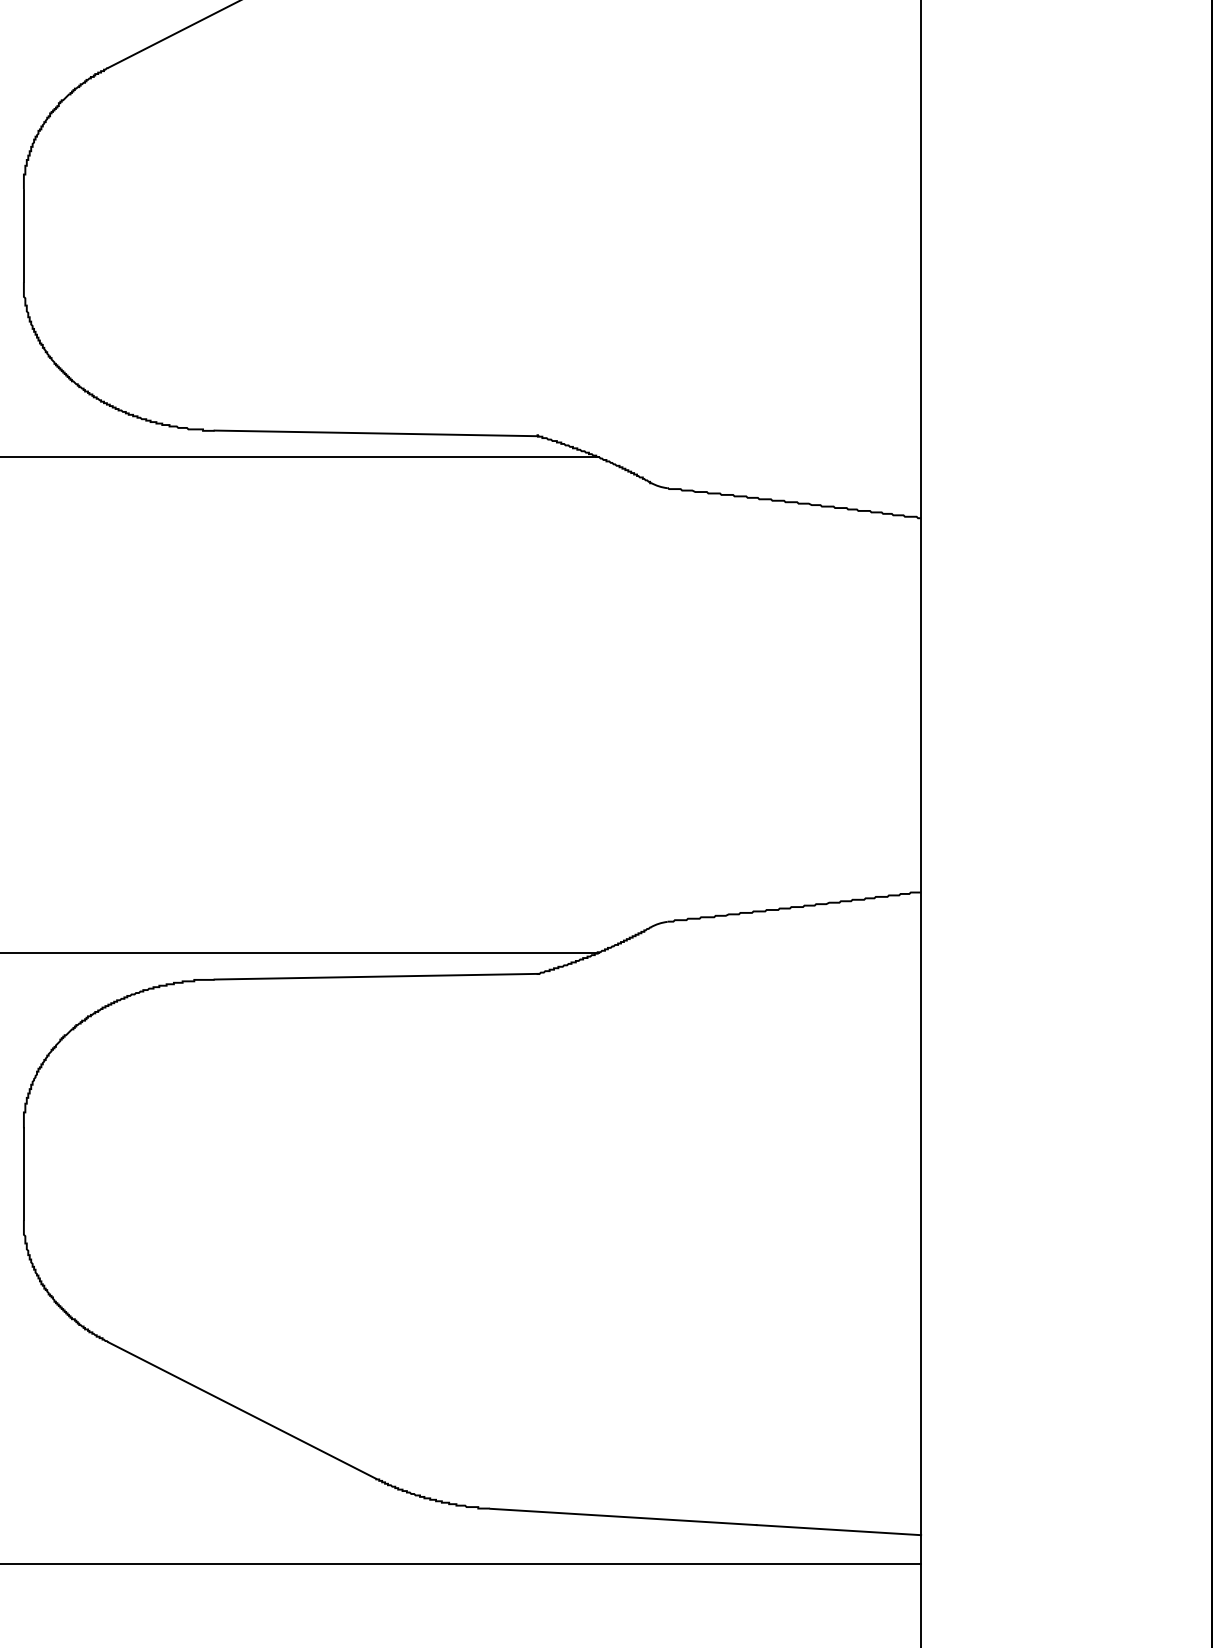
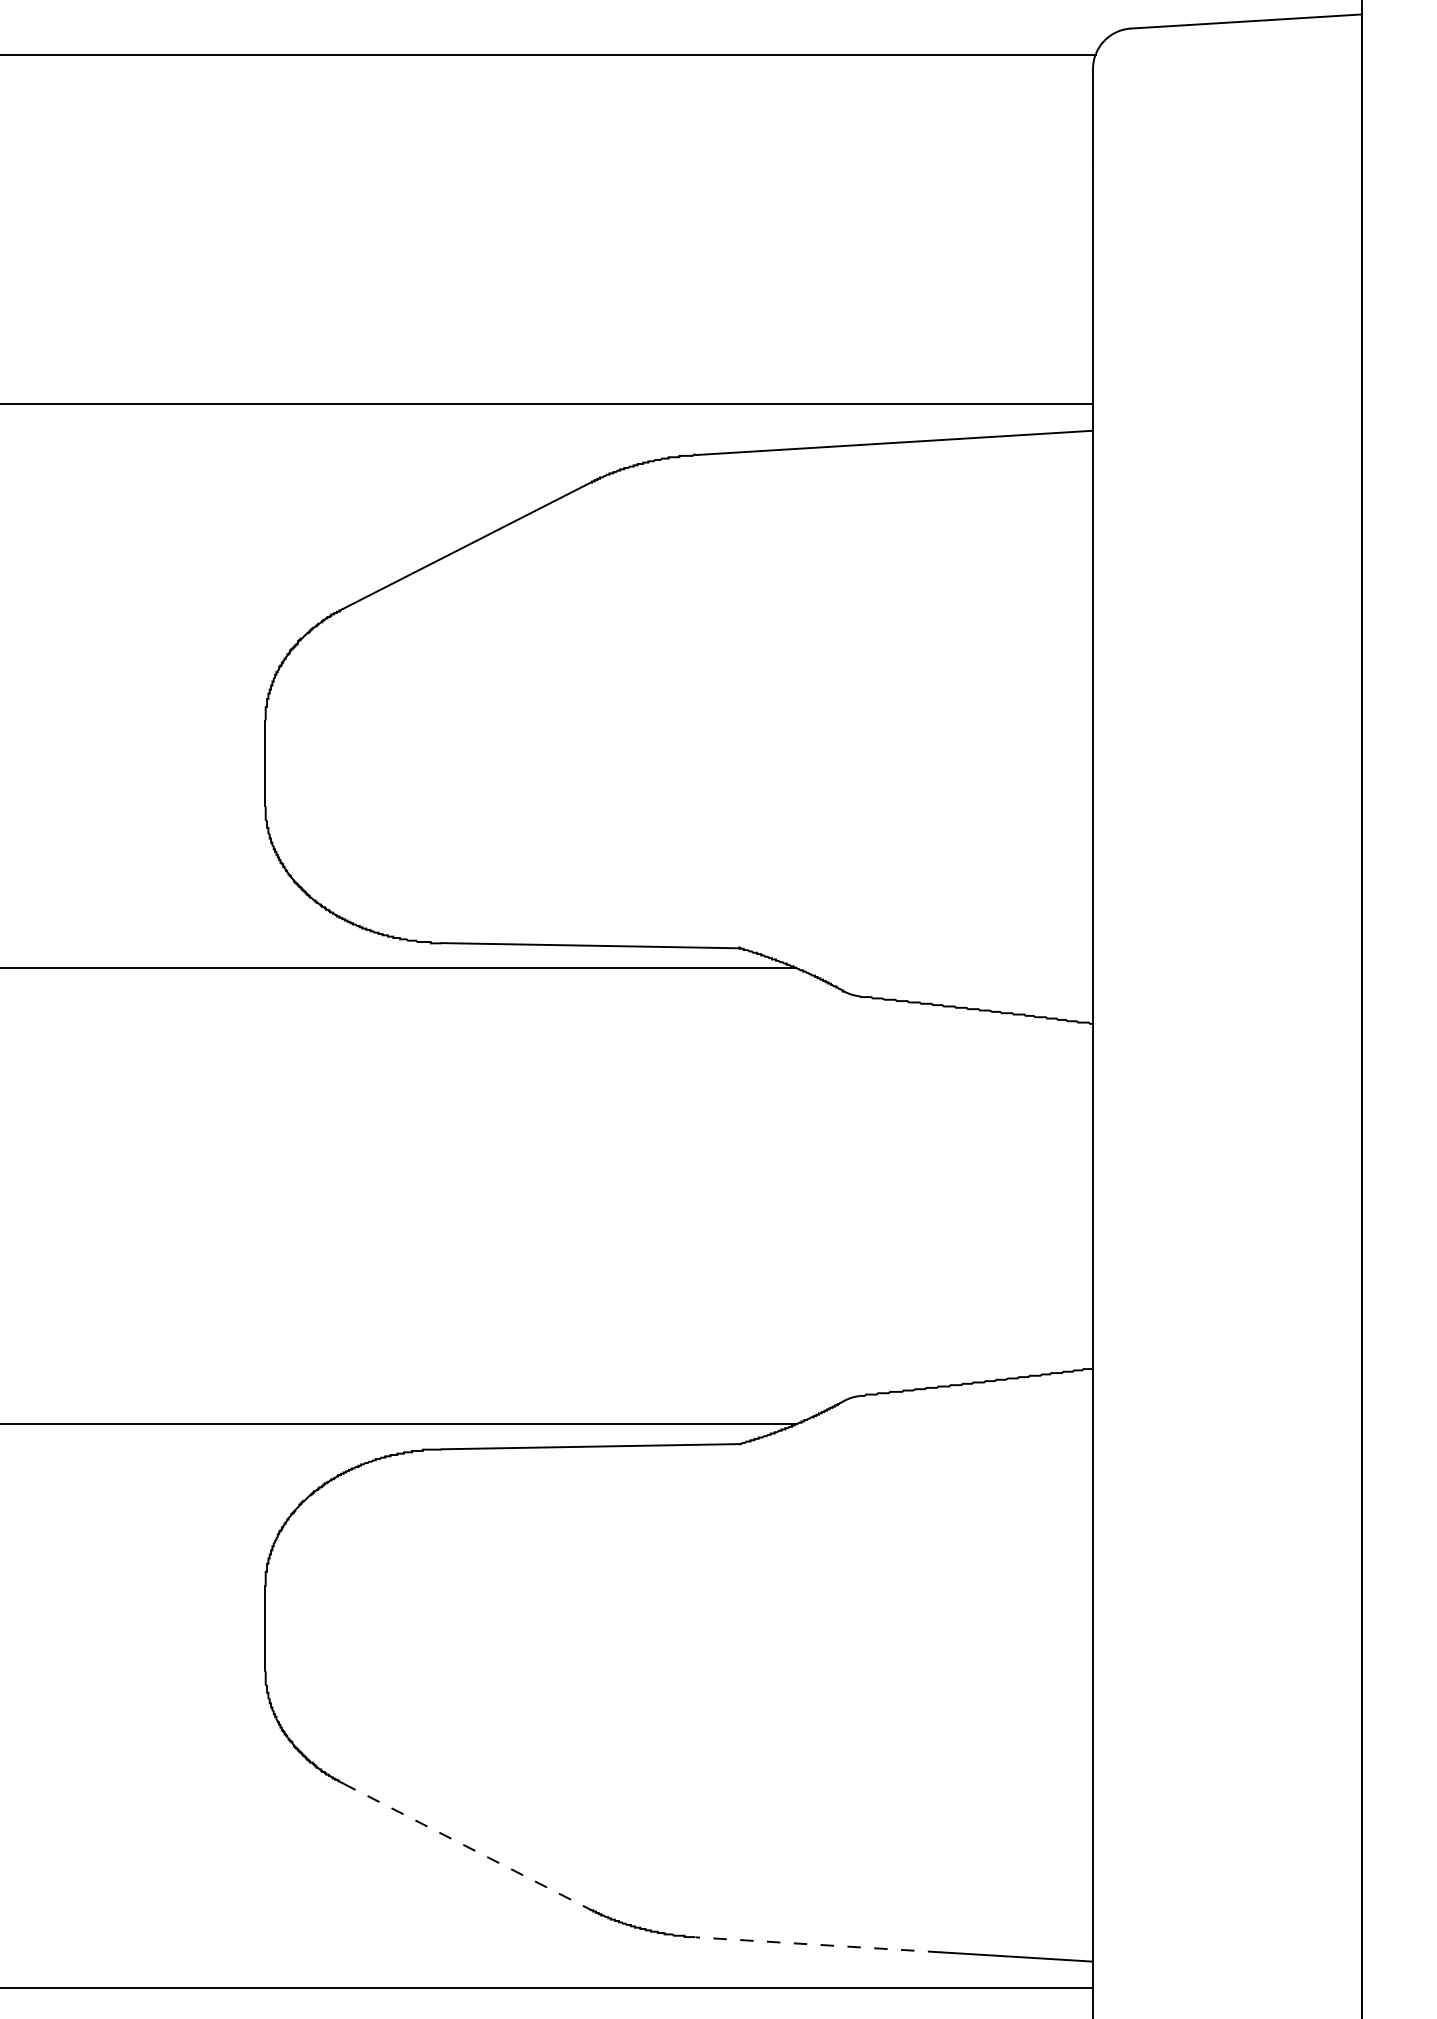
line: (242, 1410) -> (467, 1846), solid -> dashed
line: (623, 1516) -> (818, 1944), solid -> dashed

